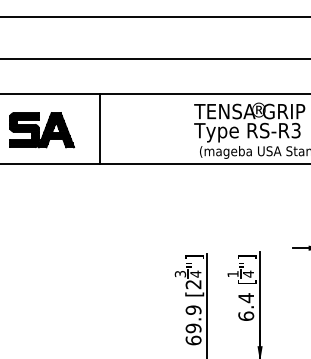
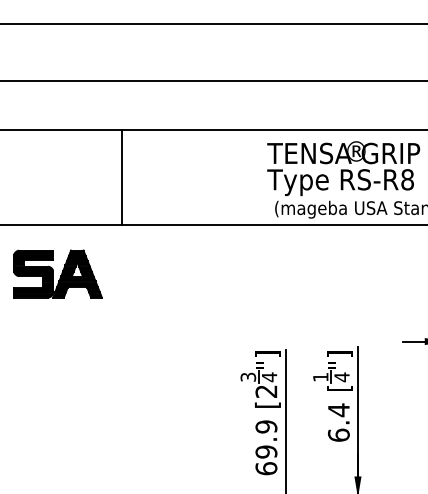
line: (99, 128) -> (121, 176), moved
part: (42, 130) -> (58, 274), moved
text: (295, 130) -> (406, 179), RS-R3 -> RS-R8

